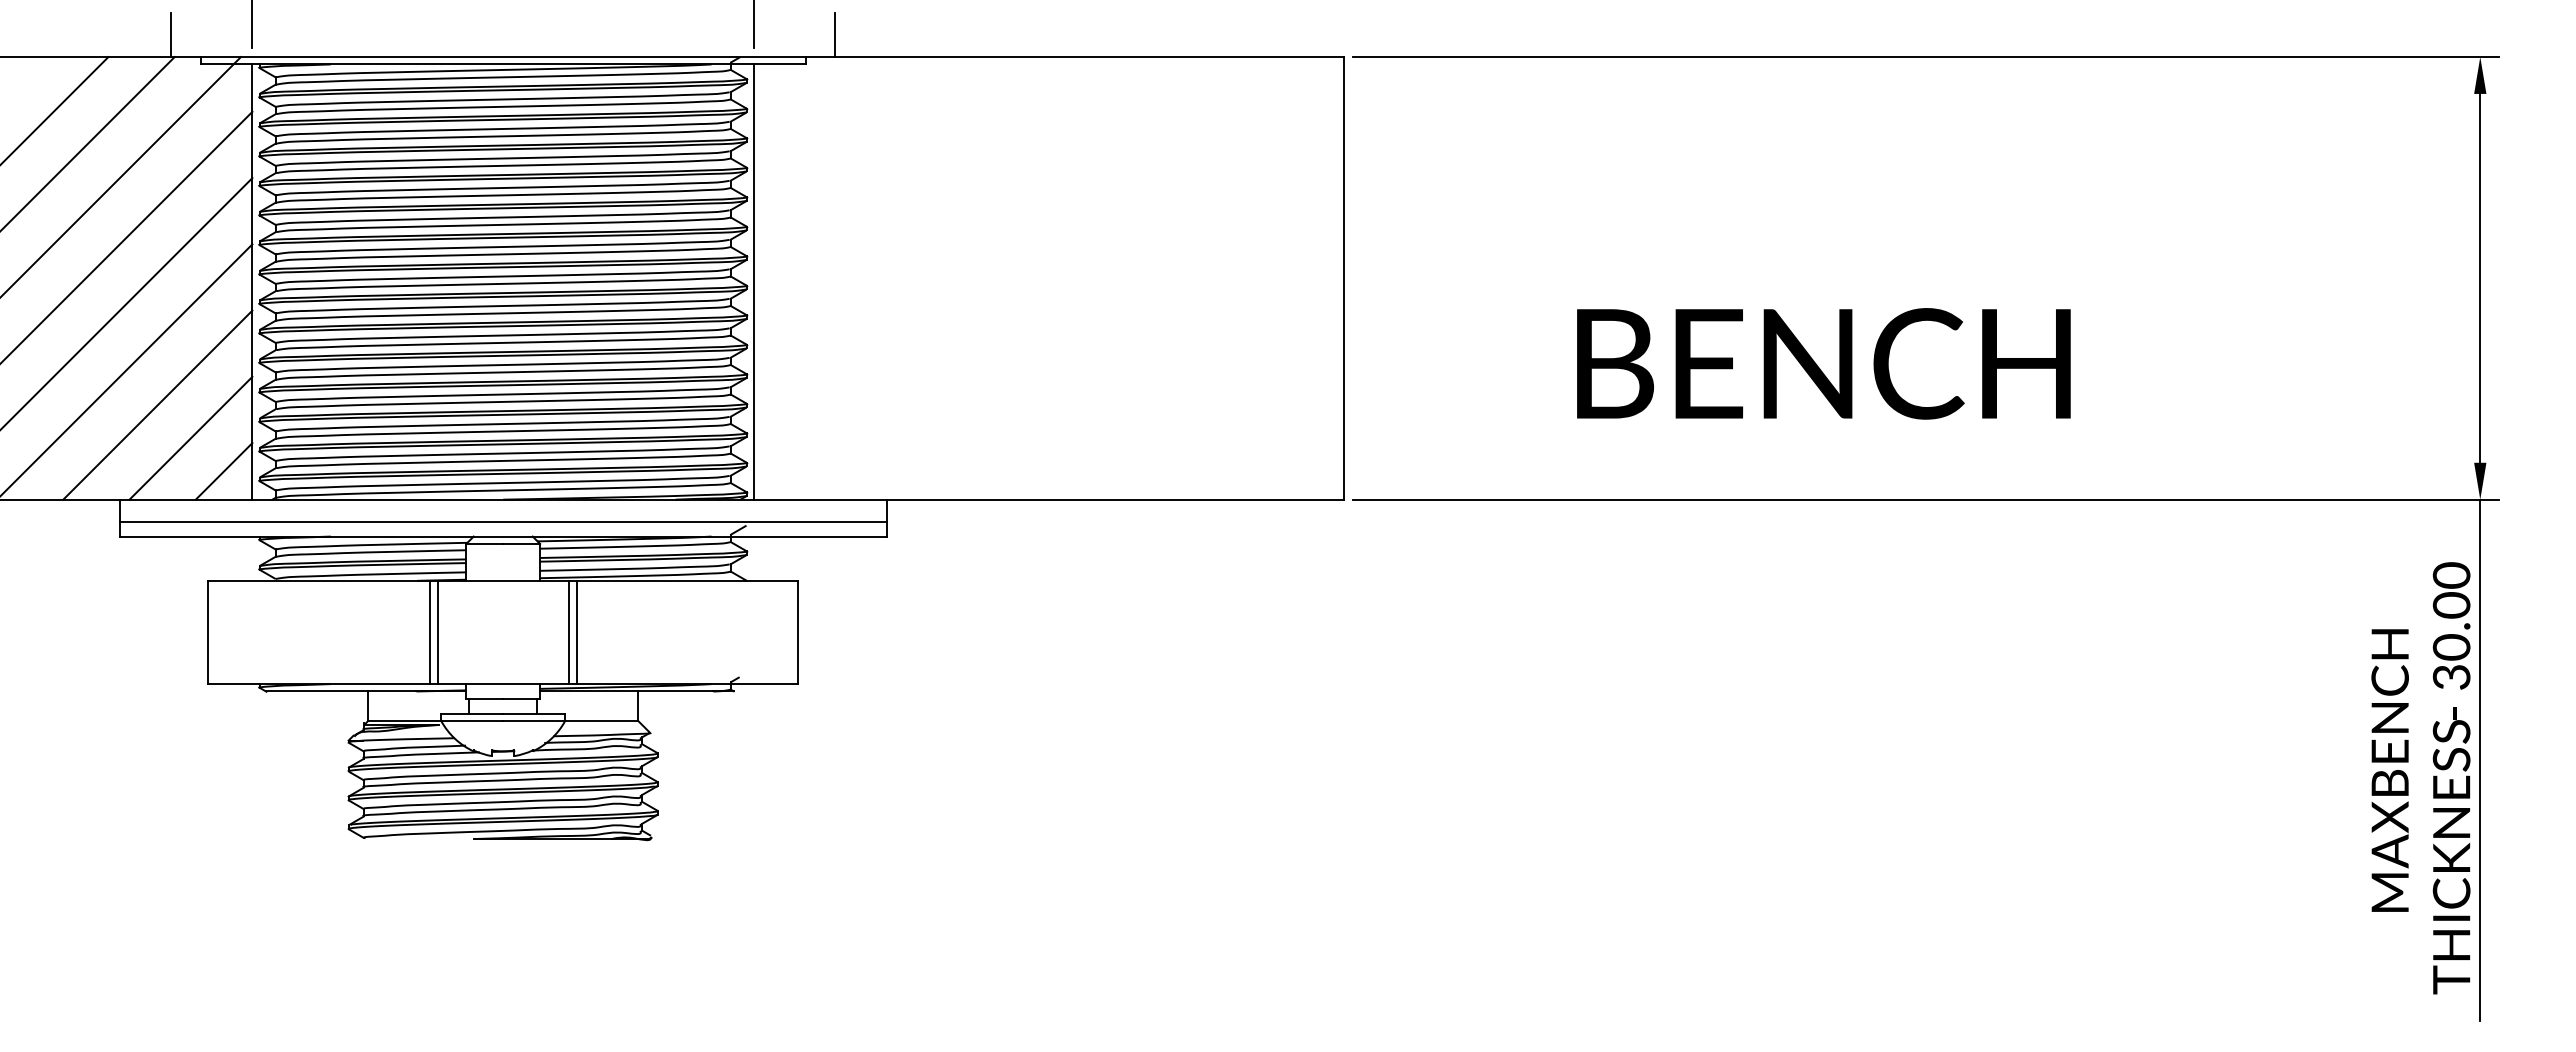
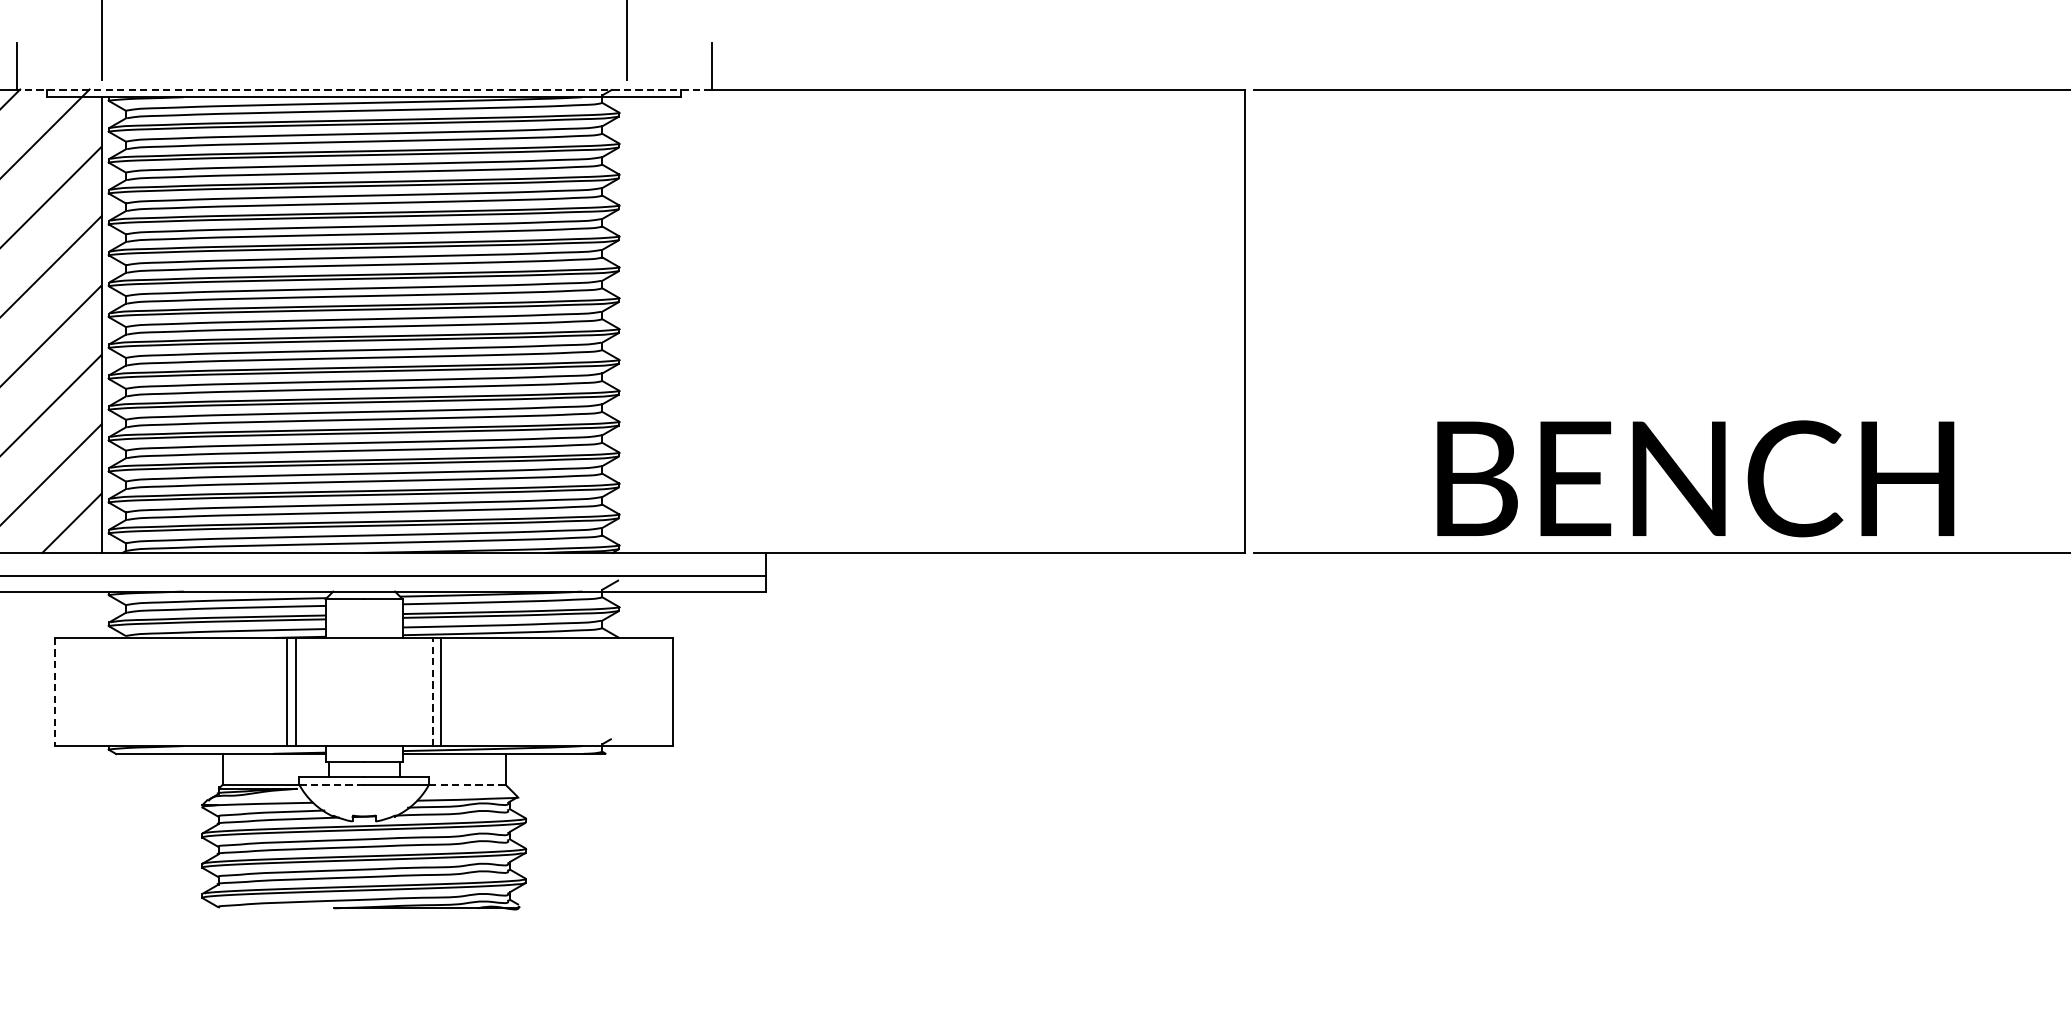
line: (503, 57) -> (364, 89), solid -> dashed
line: (754, 281) -> (627, 324), removed
text: (1823, 363) -> (1695, 478), moved
line: (208, 632) -> (55, 692), solid -> dashed
line: (568, 632) -> (432, 692), solid -> dashed
line: (472, 720) -> (332, 784), solid -> dashed
line: (601, 720) -> (467, 784), solid -> dashed

